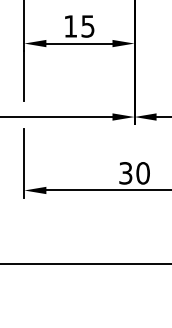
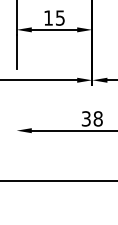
line: (24, 162) -> (16, 111), removed
text: (142, 172) -> (97, 118), 30 -> 38

